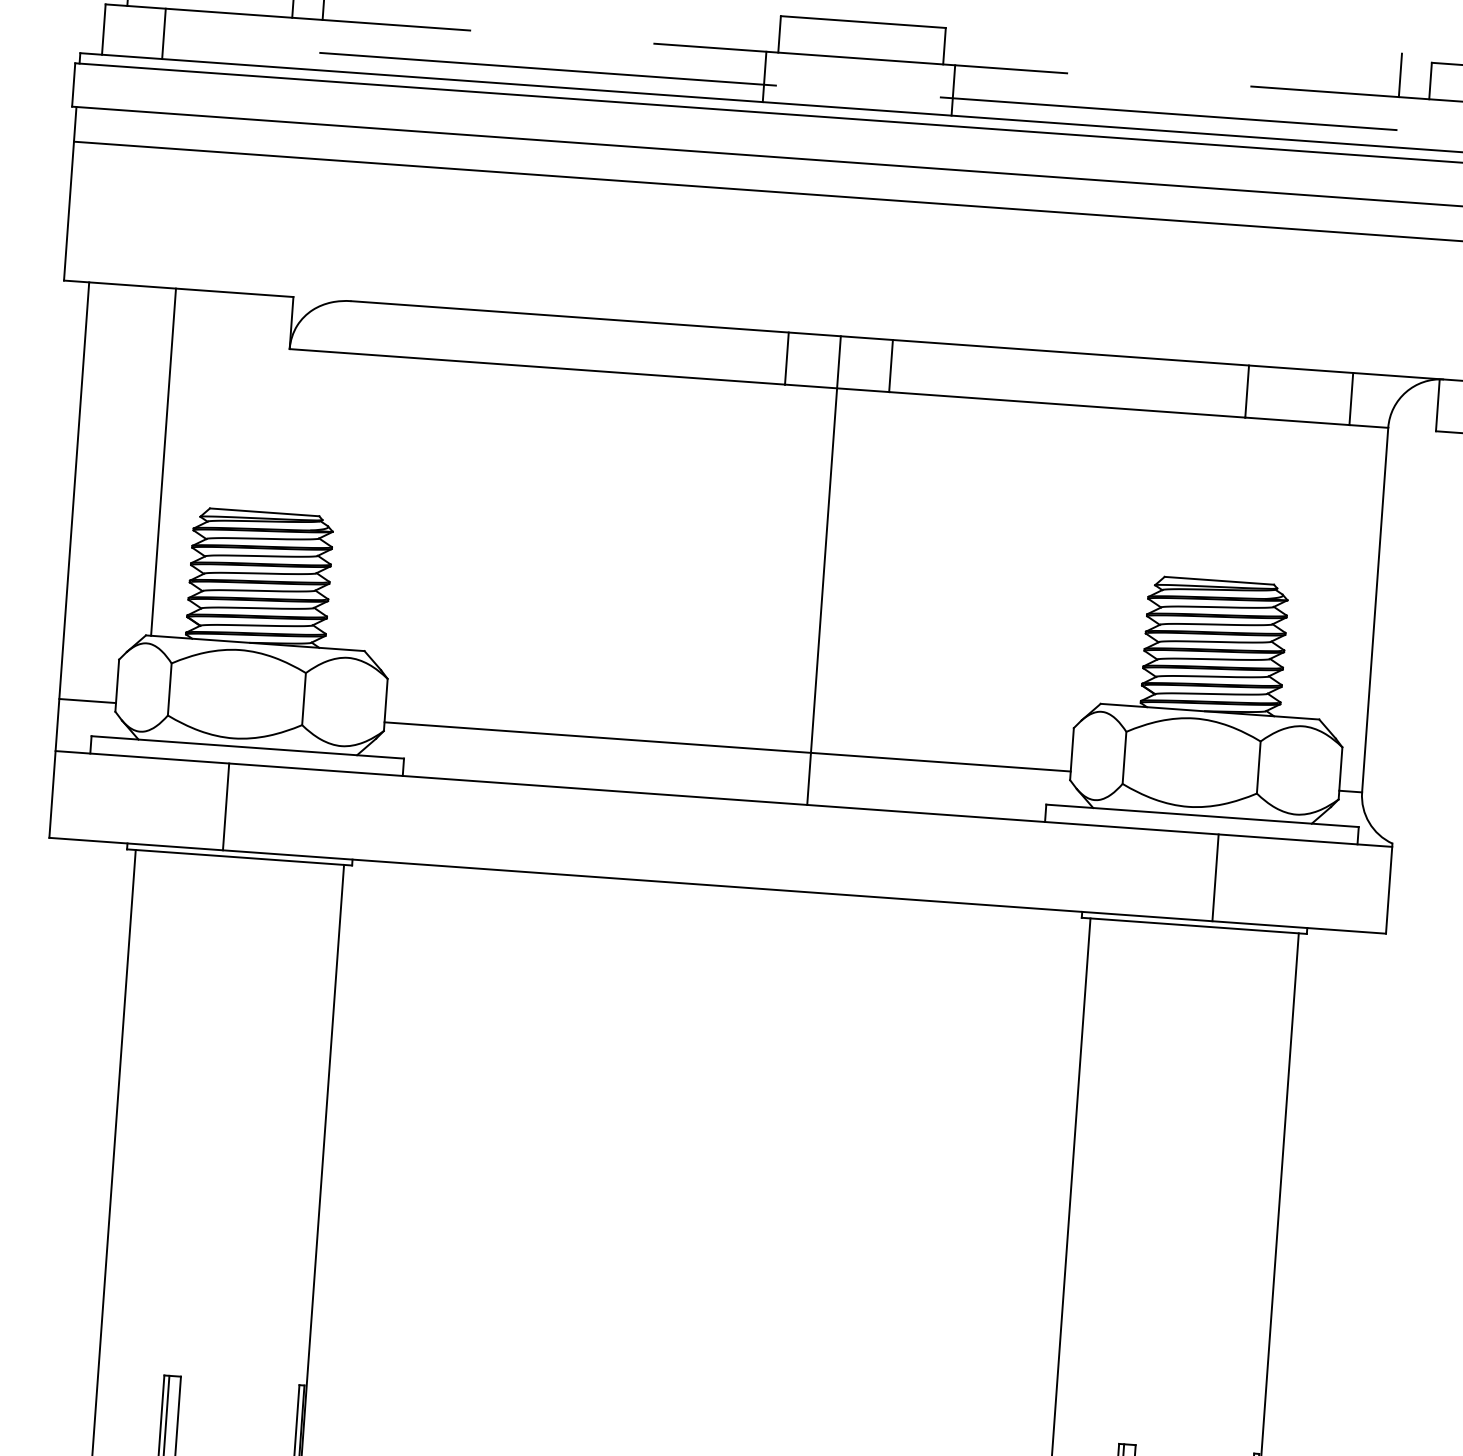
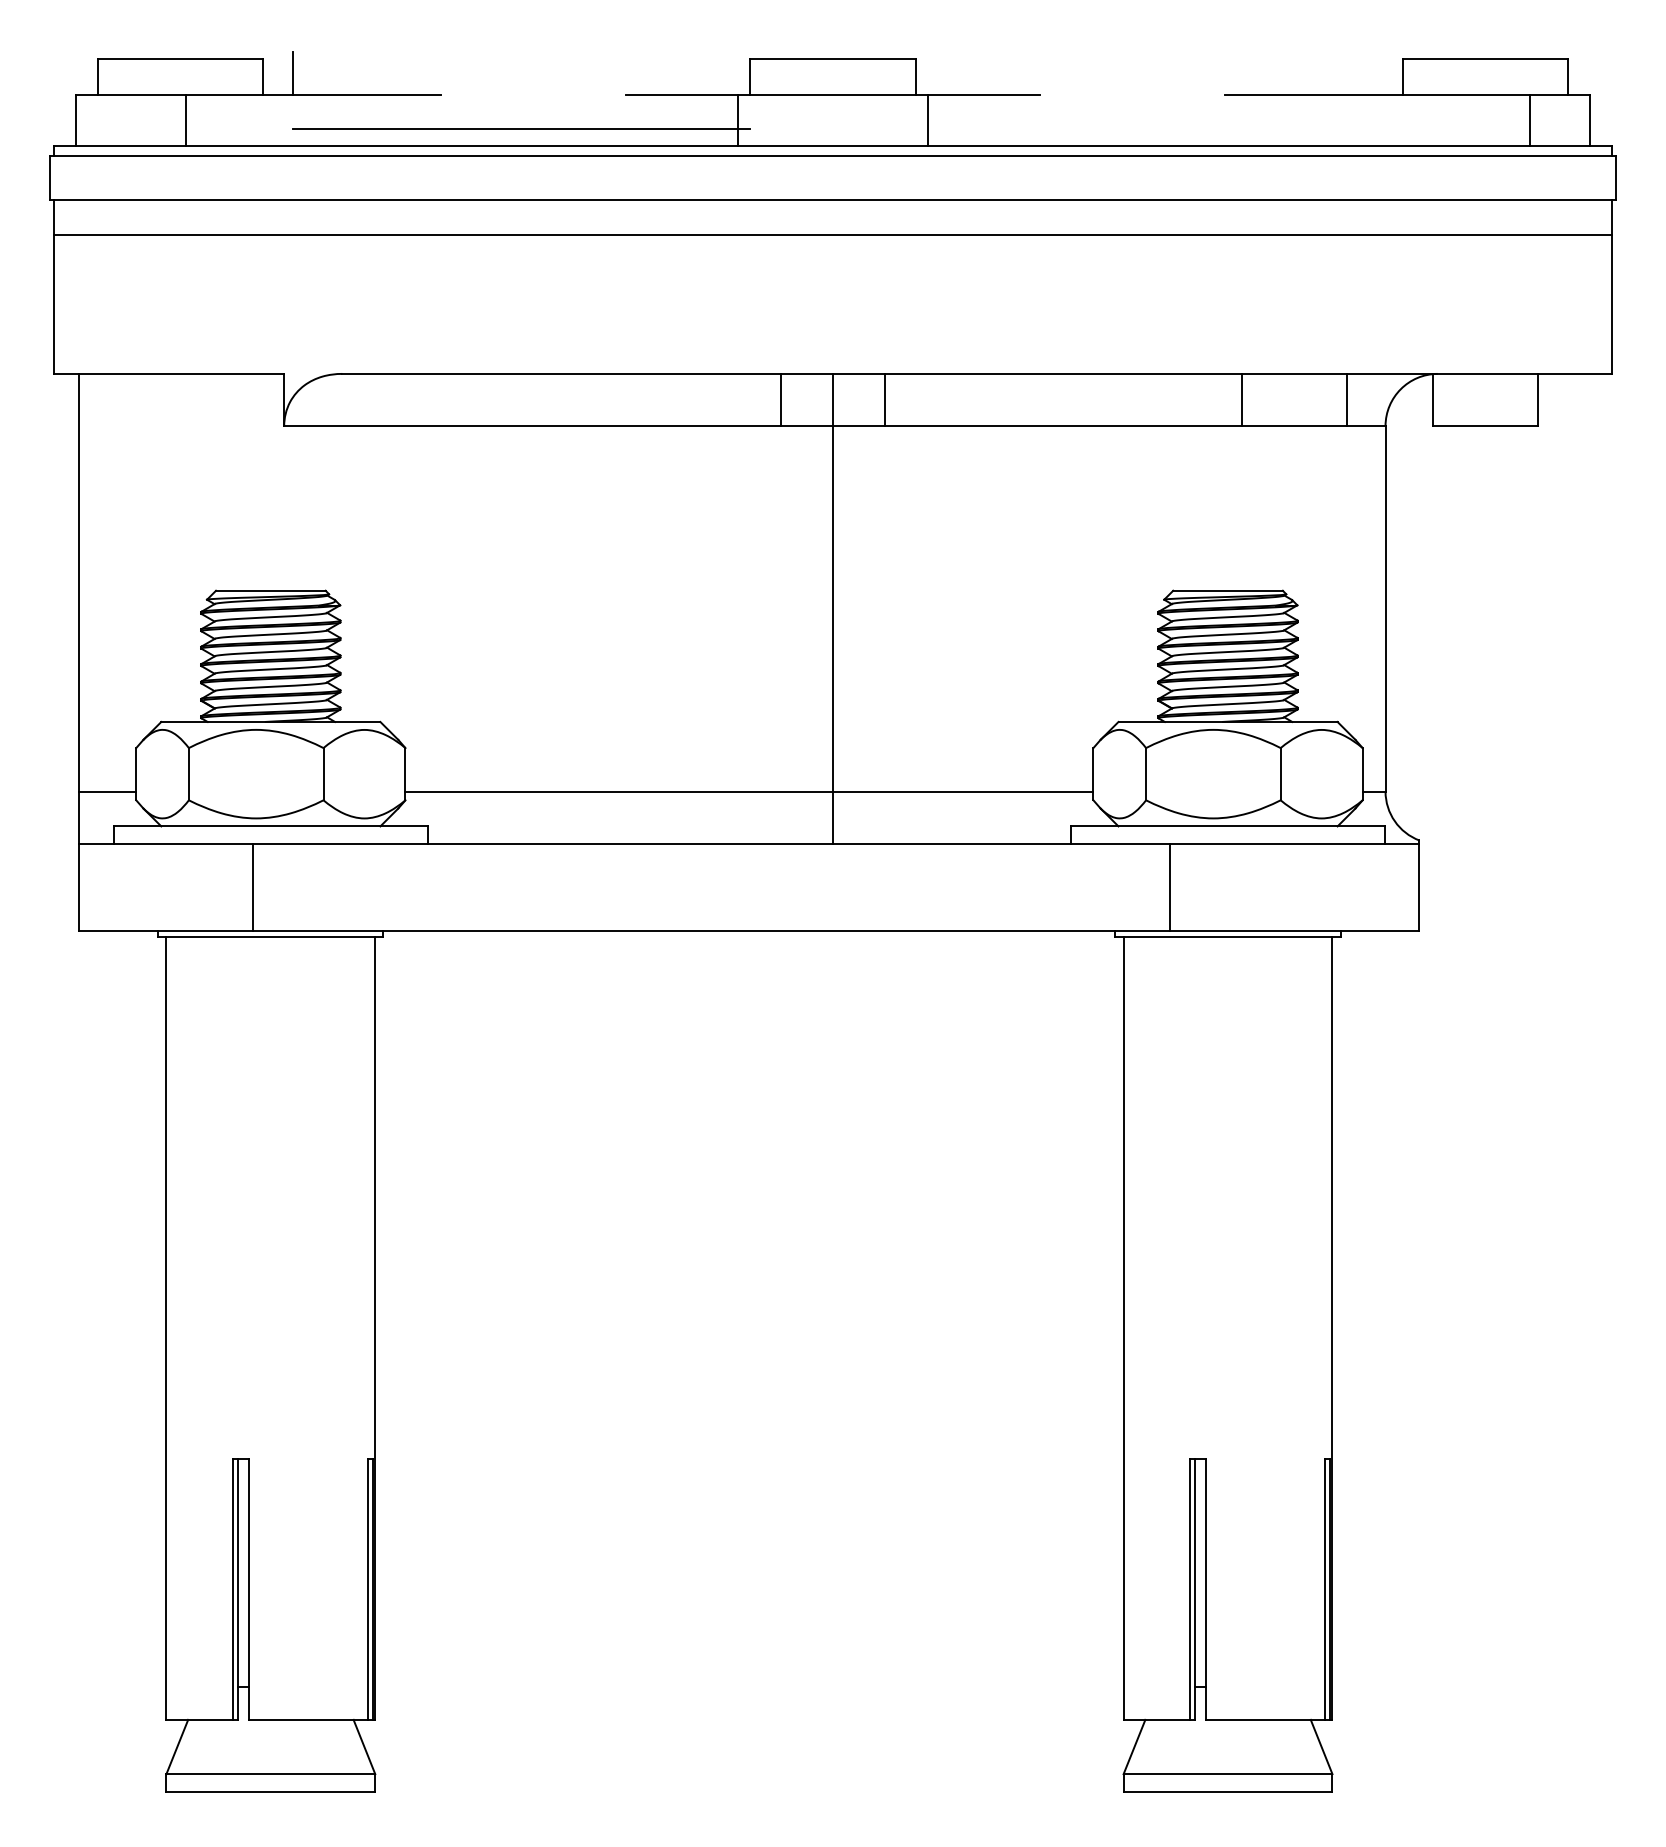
line: (164, 33) -> (186, 120), moved
line: (1400, 75) -> (1372, 73), removed
line: (1168, 113) -> (1143, 128), removed
line: (163, 461) -> (166, 547), removed
line: (1215, 877) -> (1170, 886), moved

